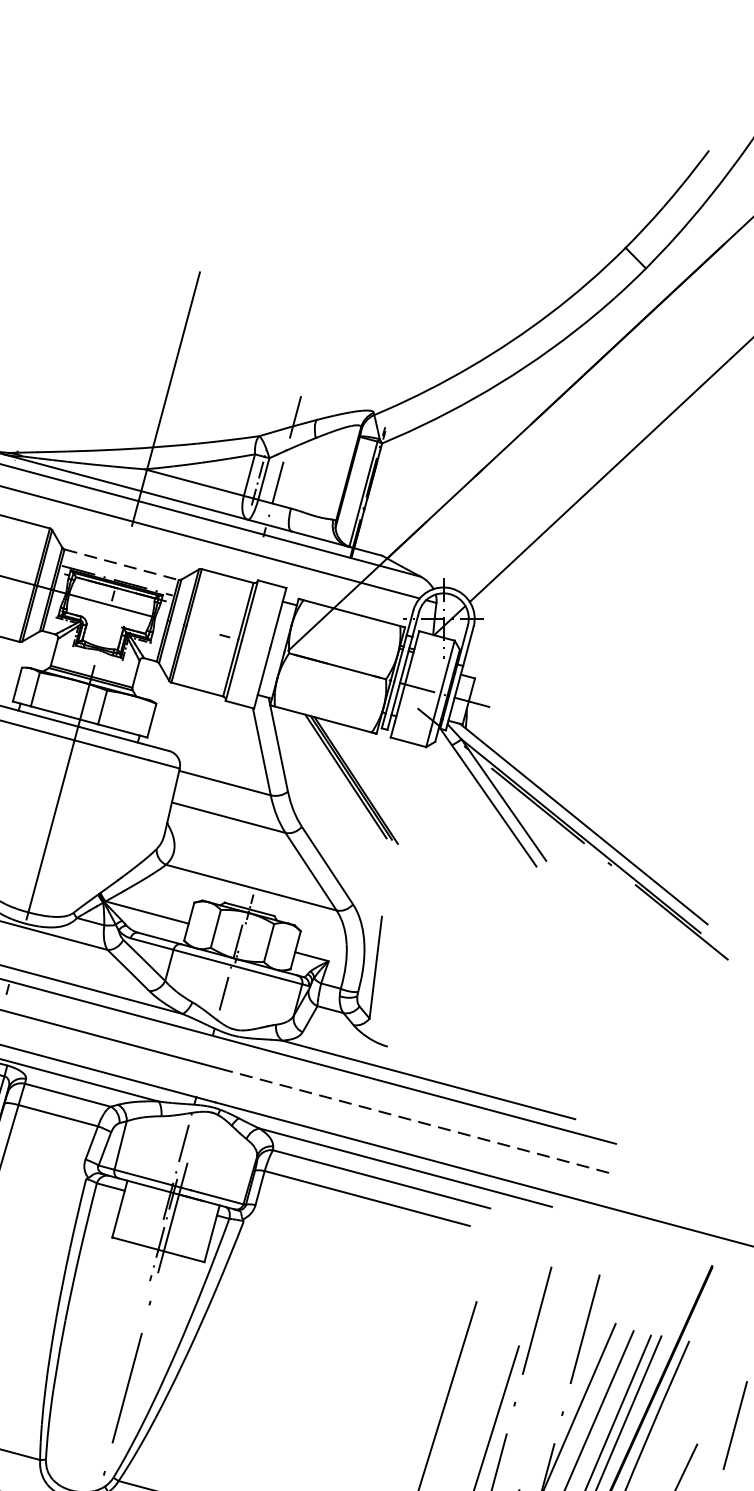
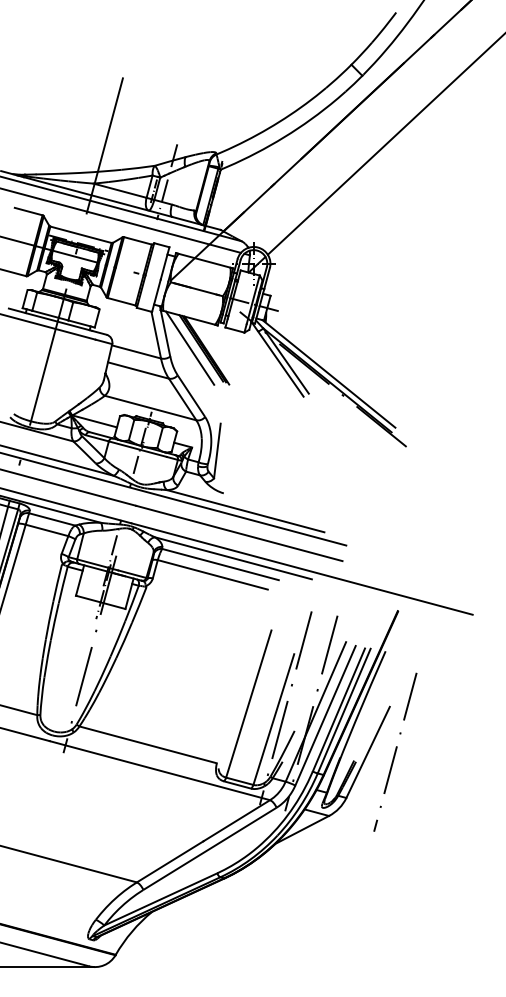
line: (122, 564) -> (81, 234), dashed -> solid
line: (325, 774) -> (190, 347), added
line: (416, 1121) -> (239, 533), dashed -> solid

